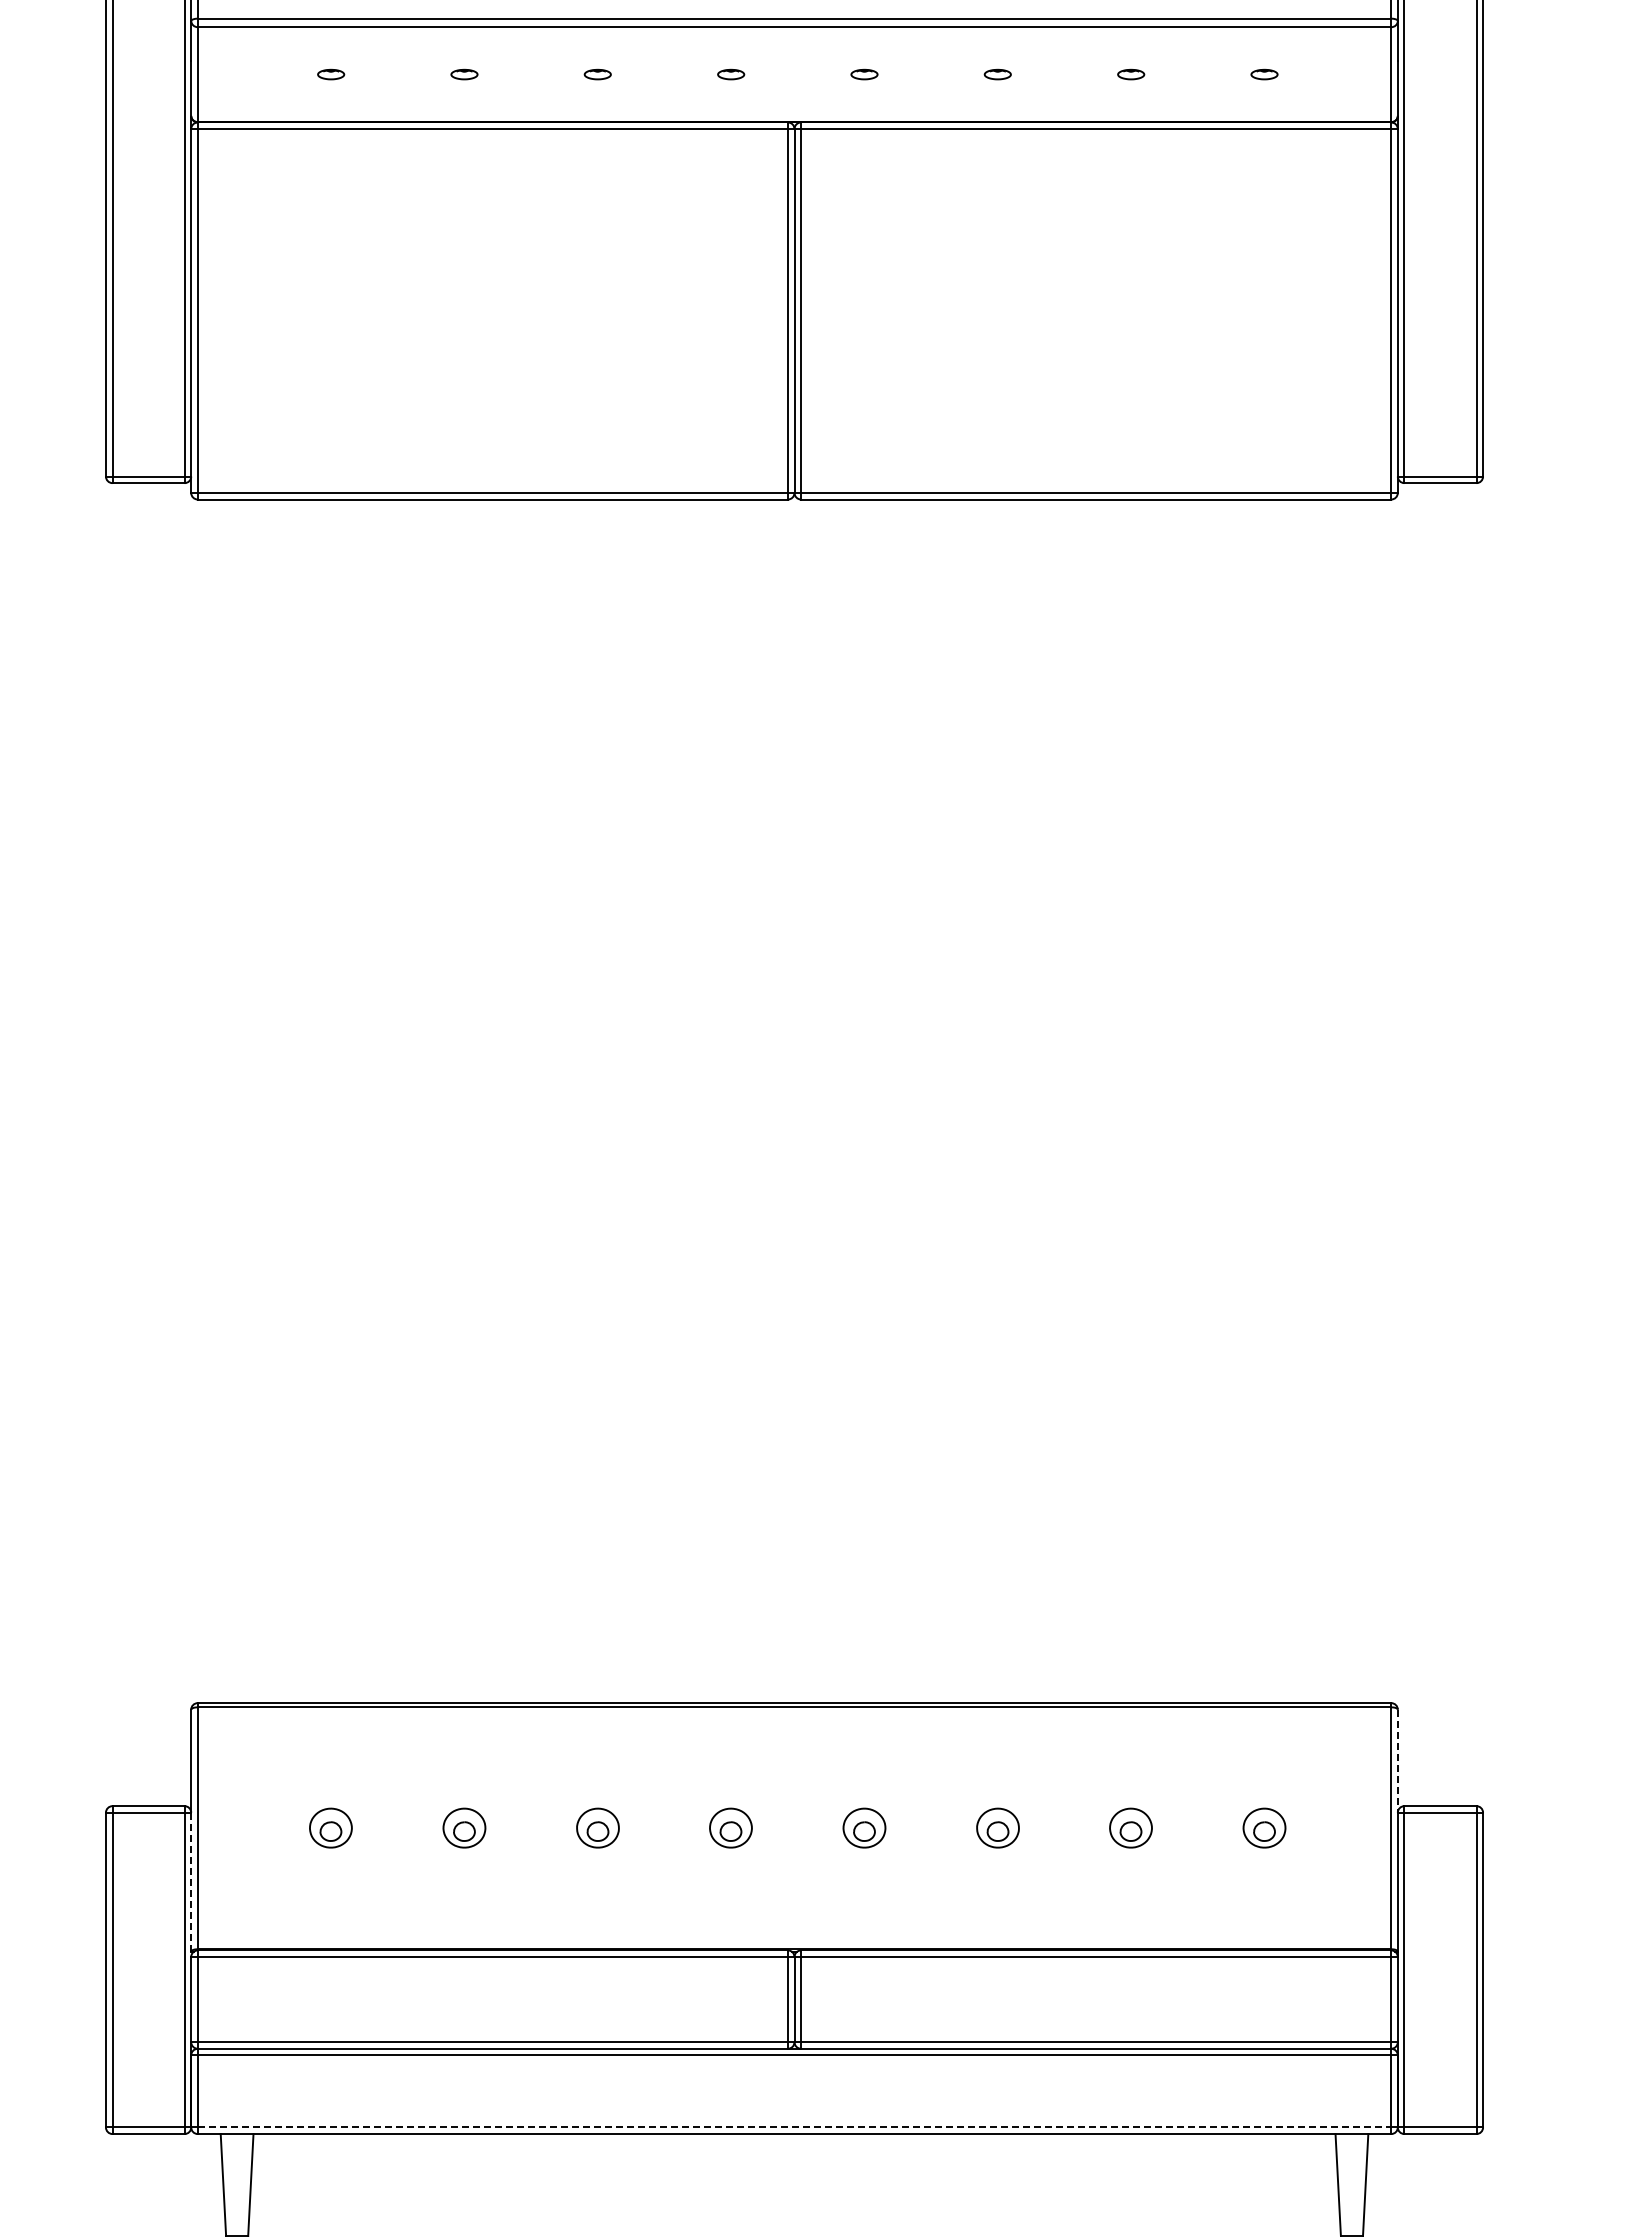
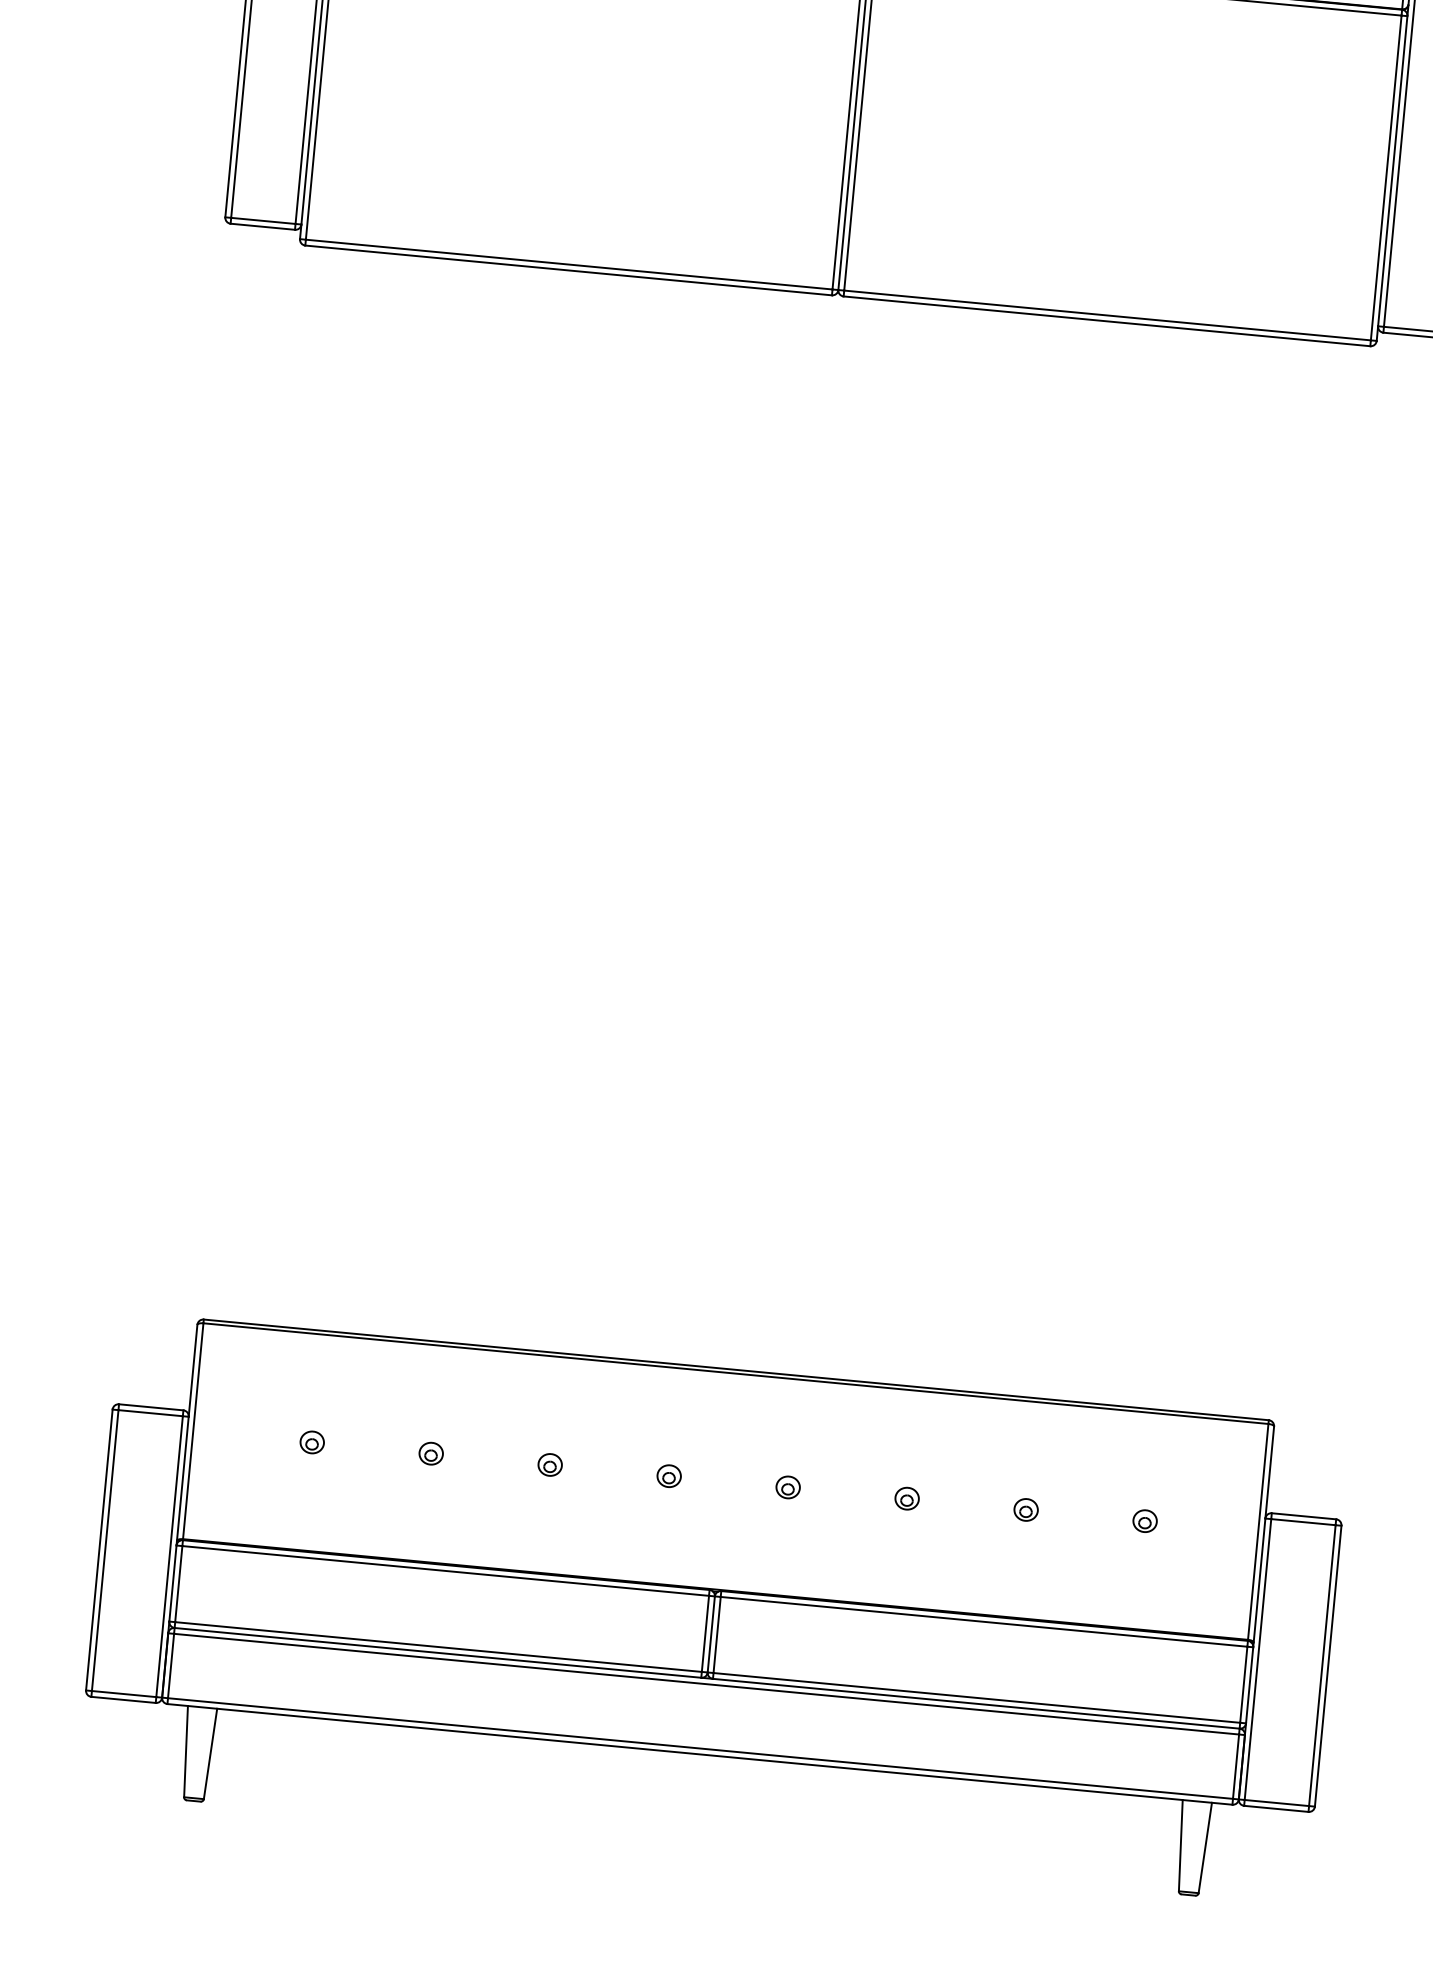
line: (1397, 1761) -> (1269, 1472), dashed -> solid
part: (331, 1828) -> (312, 1442), size x0.62
part: (464, 1828) -> (431, 1453), size x0.62
part: (597, 1828) -> (549, 1465), size x0.62
part: (731, 1828) -> (669, 1476), size x0.62
part: (864, 1828) -> (788, 1487), size x0.62
part: (997, 1828) -> (906, 1498), size x0.62
part: (1131, 1828) -> (1026, 1510), size x0.62
part: (1264, 1828) -> (1145, 1521), size x0.62
line: (191, 1885) -> (182, 1481), dashed -> solid
line: (794, 2127) -> (700, 1748), dashed -> solid

